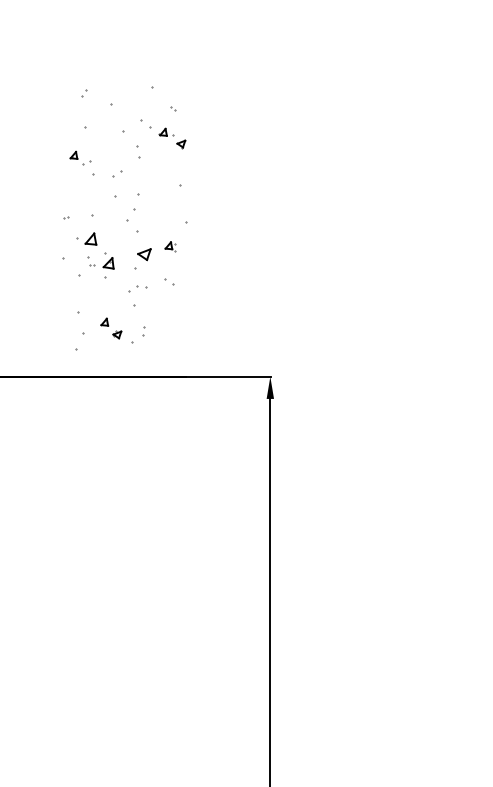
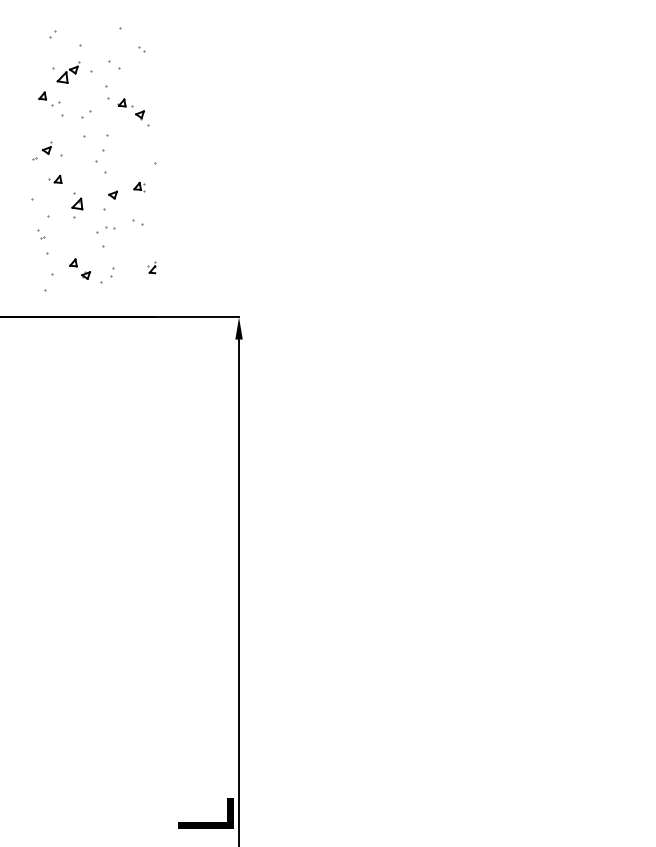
part: (99, 131) -> (68, 72), added
part: (171, 138) -> (130, 109), moved
part: (78, 206) -> (47, 147), added
part: (86, 237) -> (55, 178), size x0.62
part: (143, 253) -> (112, 194), size x0.62
part: (90, 261) -> (41, 234), moved
part: (182, 326) -> (151, 267), added

